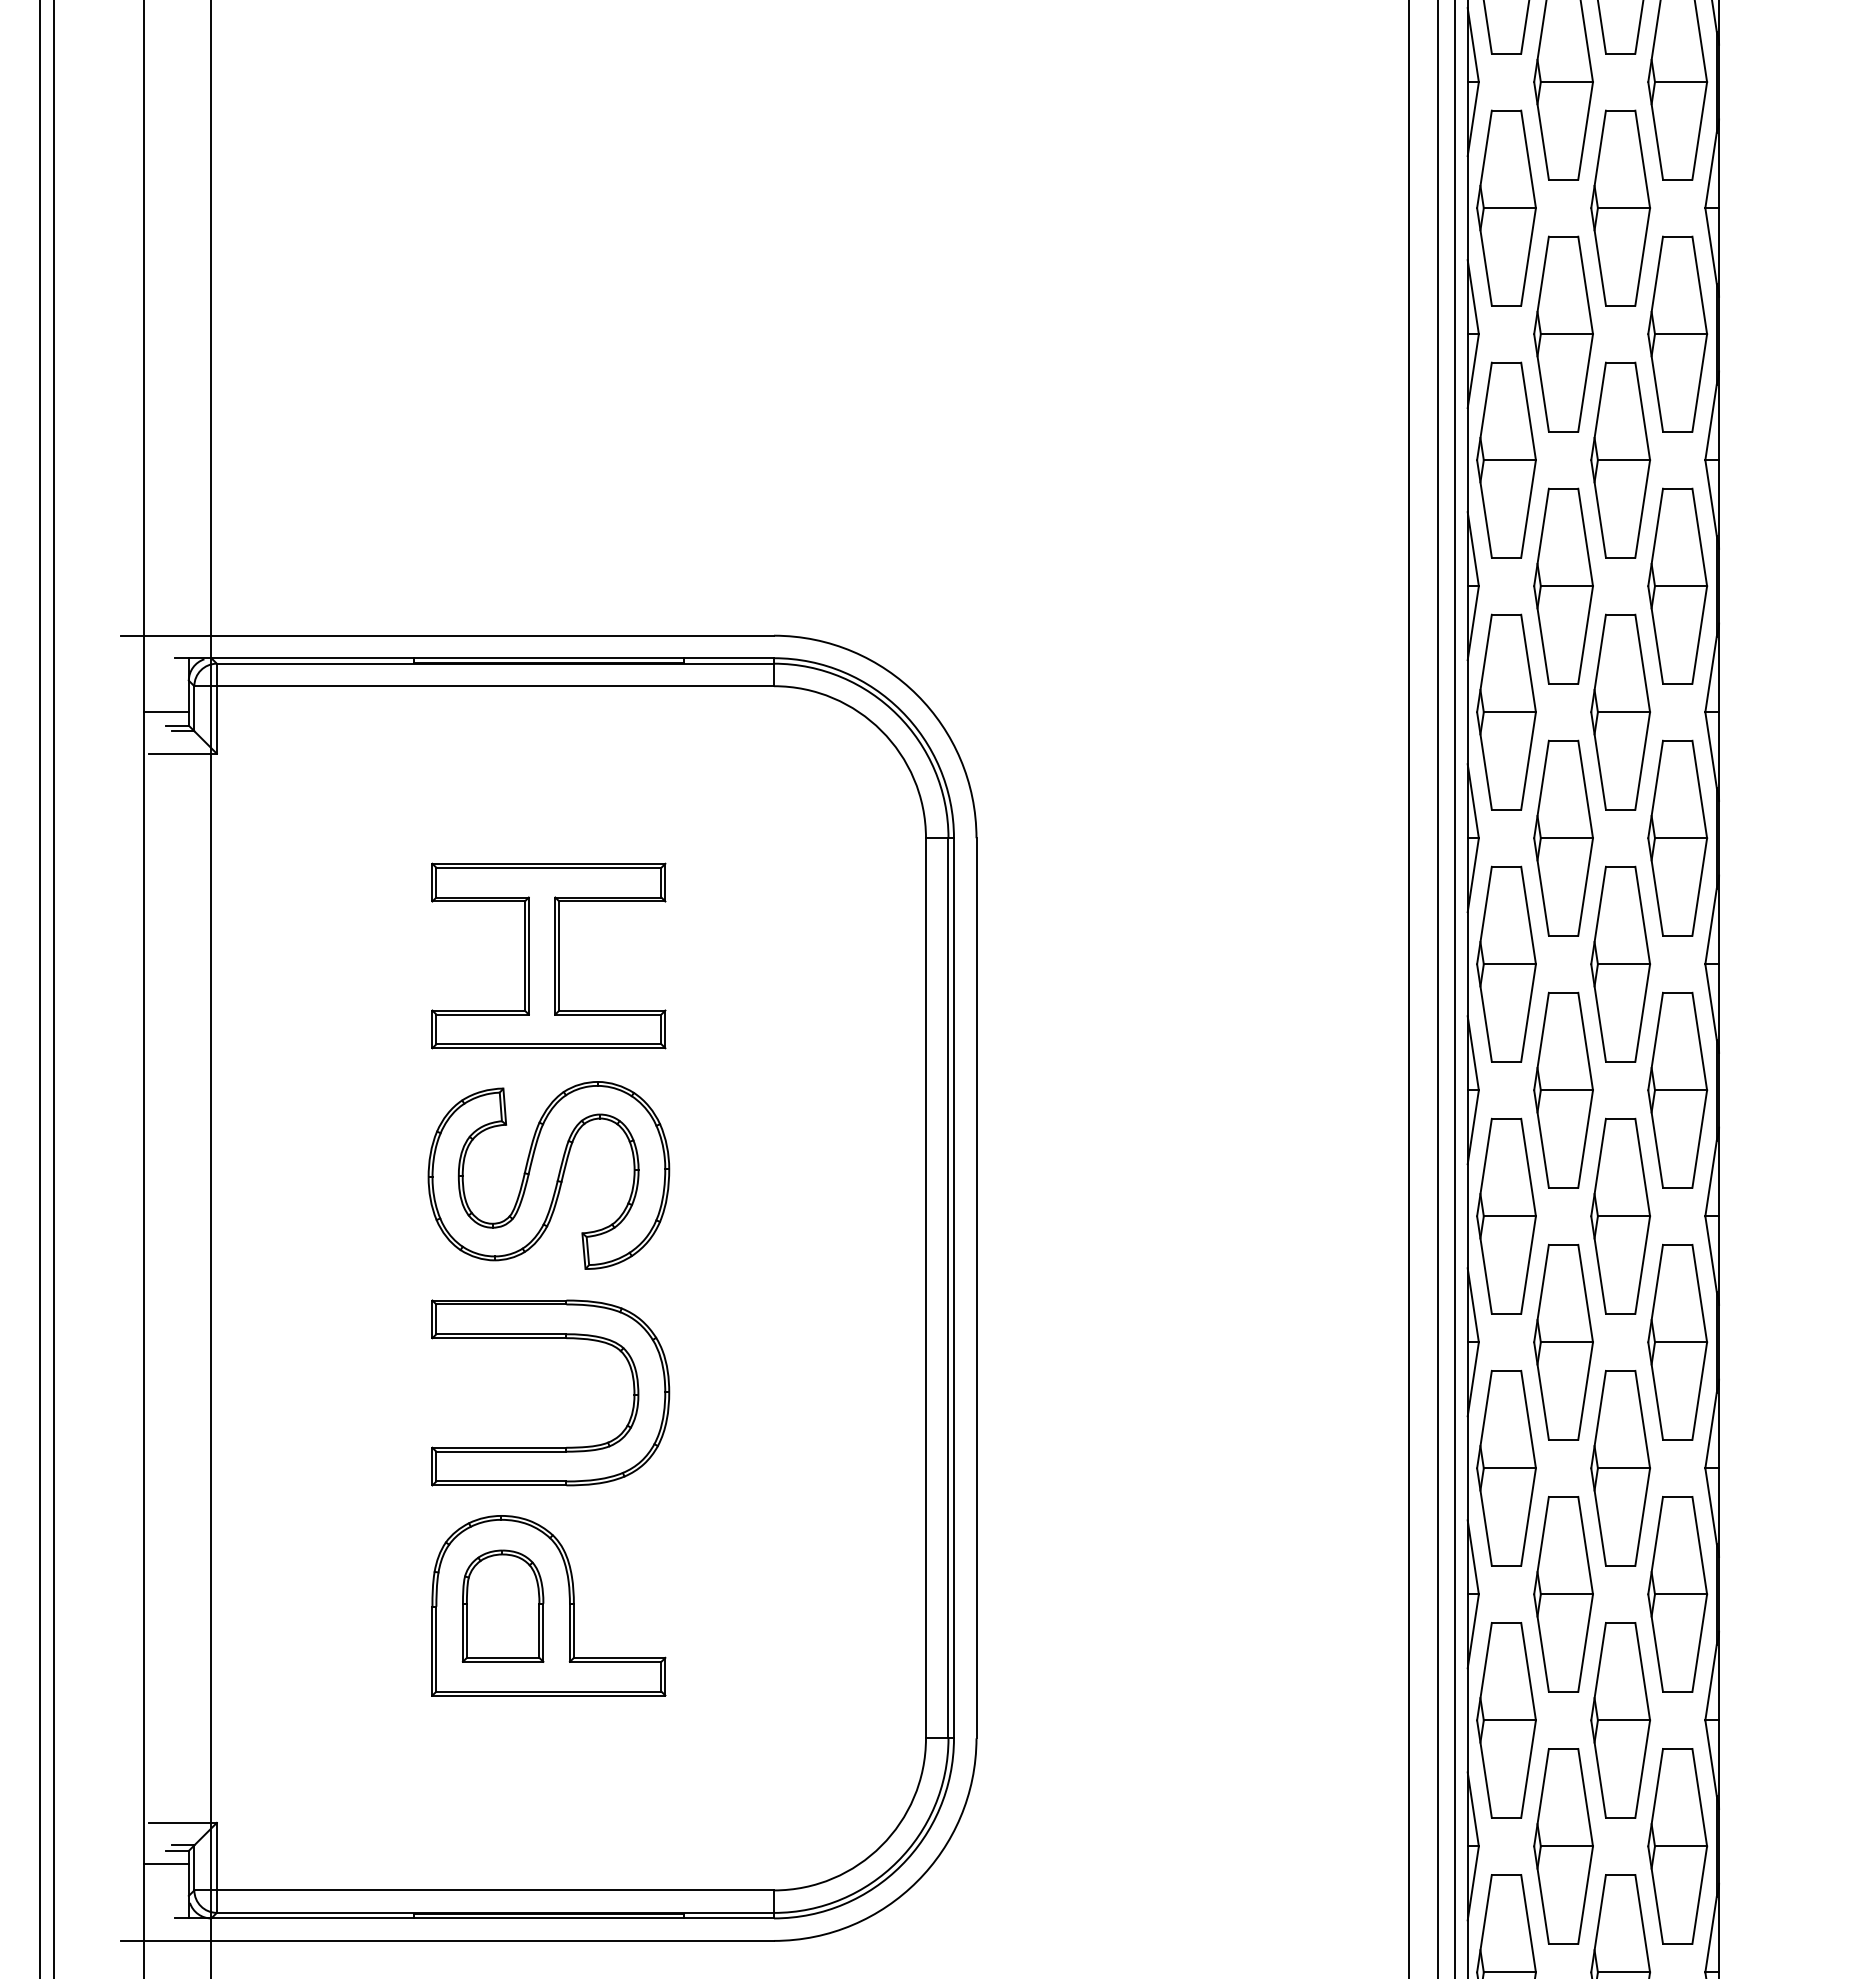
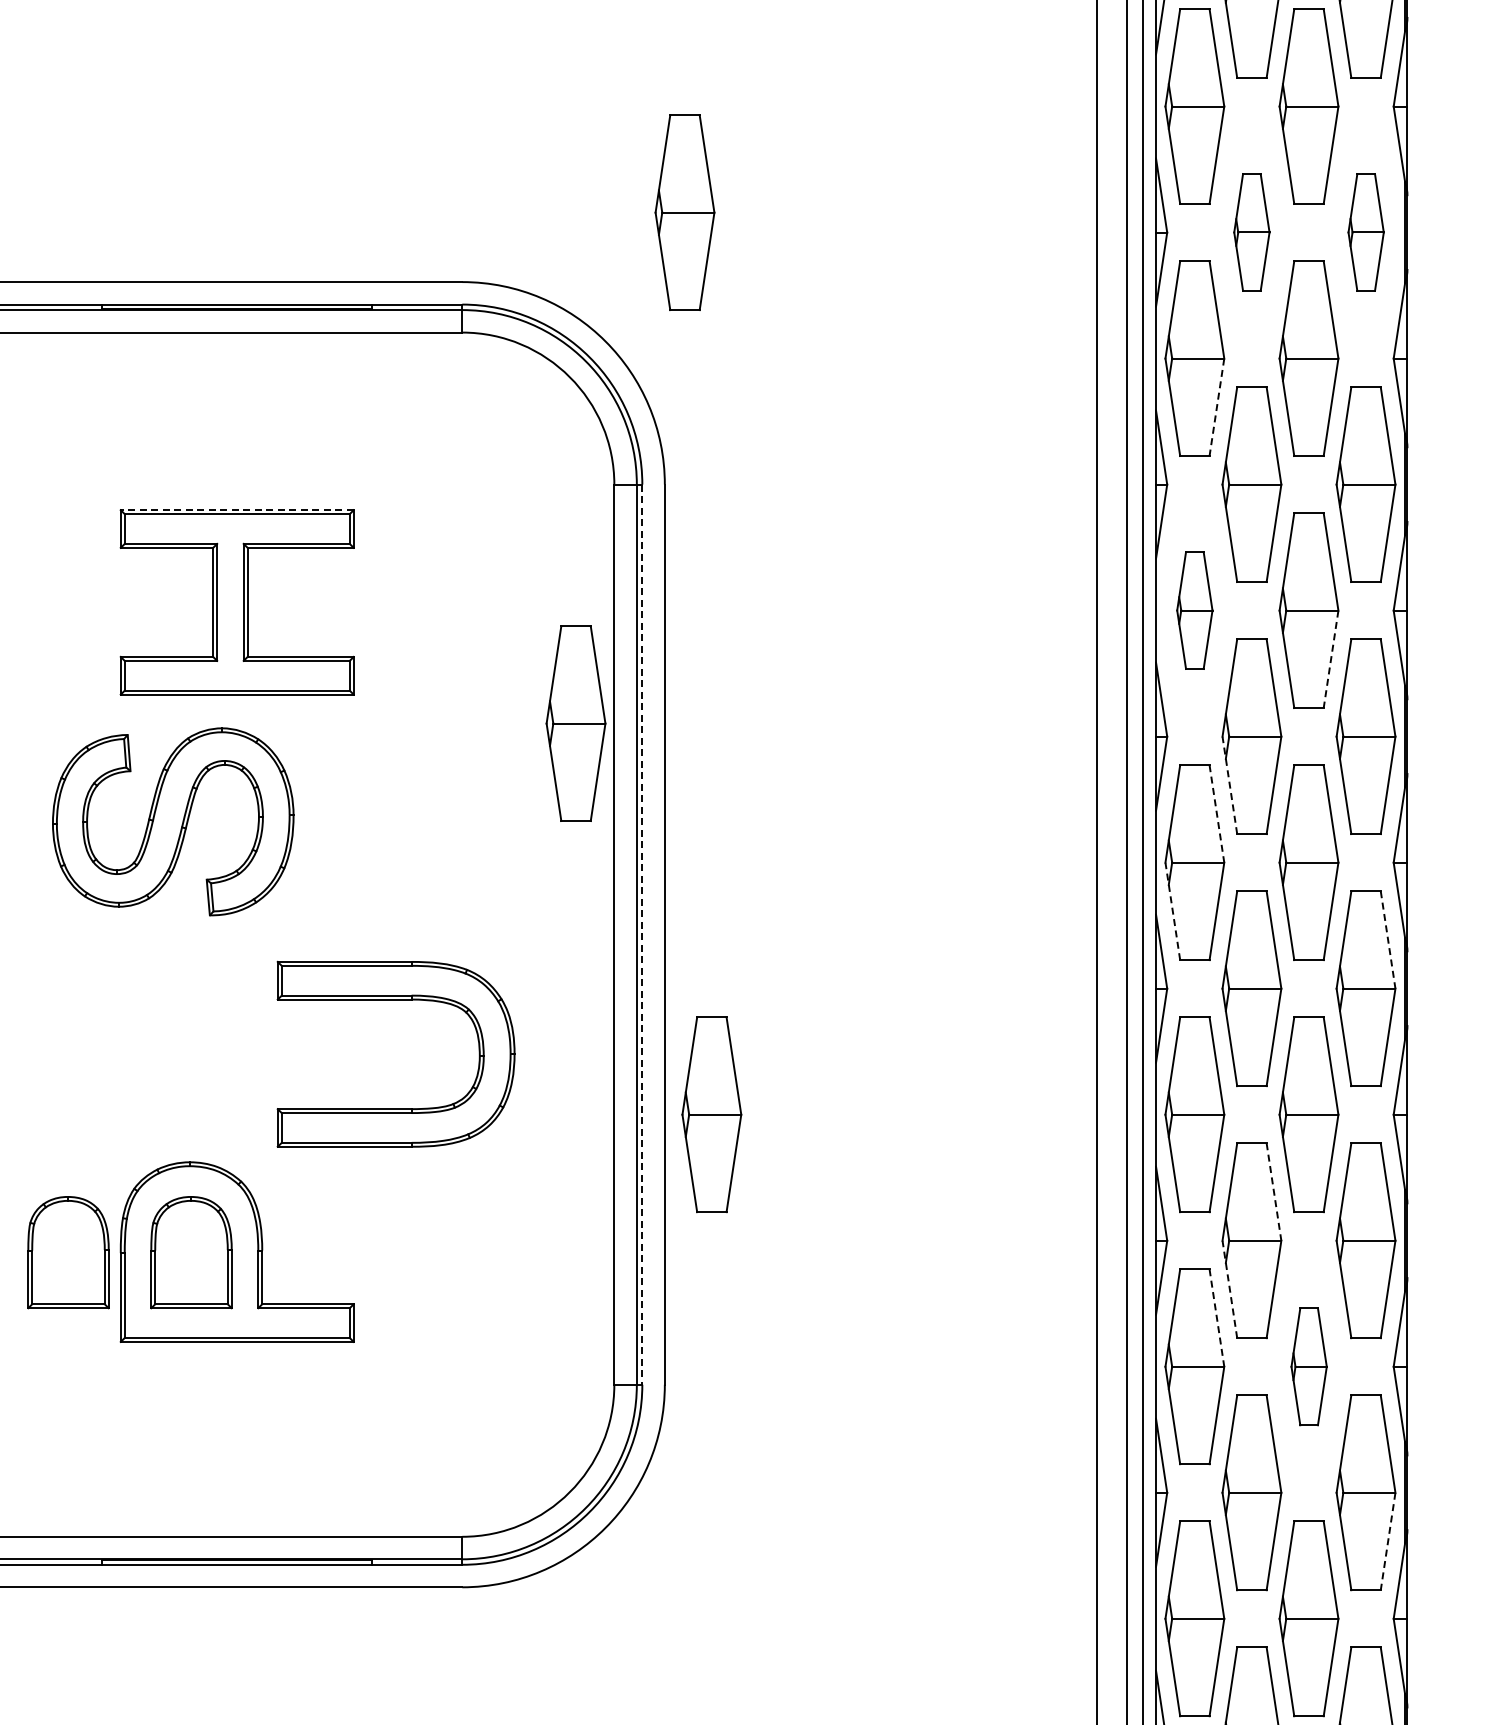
part: (996, 565) -> (684, 211), added
part: (1563, 585) -> (1251, 231), size x0.6
part: (1677, 585) -> (1365, 231), size x0.6
line: (1528, 761) -> (1216, 407), solid -> dashed
line: (548, 863) -> (236, 509), solid -> dashed
part: (1506, 963) -> (1194, 609), size x0.6
line: (1642, 1013) -> (1330, 659), solid -> dashed
part: (887, 1076) -> (575, 722), added
line: (1541, 1138) -> (1229, 784), solid -> dashed
line: (1528, 1168) -> (1216, 814), solid -> dashed
part: (548, 1175) -> (172, 821), moved
line: (1484, 1264) -> (1172, 910), solid -> dashed
line: (953, 1288) -> (641, 934), solid -> dashed
line: (1699, 1294) -> (1387, 940), solid -> dashed
part: (550, 1338) -> (395, 999), moved
part: (1023, 1468) -> (711, 1114), added
line: (1585, 1546) -> (1273, 1192), solid -> dashed
part: (379, 1605) -> (67, 1251), added
line: (1541, 1642) -> (1229, 1288), solid -> dashed
line: (1528, 1672) -> (1216, 1318), solid -> dashed
part: (1620, 1720) -> (1308, 1366), size x0.6
line: (1699, 1895) -> (1387, 1541), solid -> dashed

